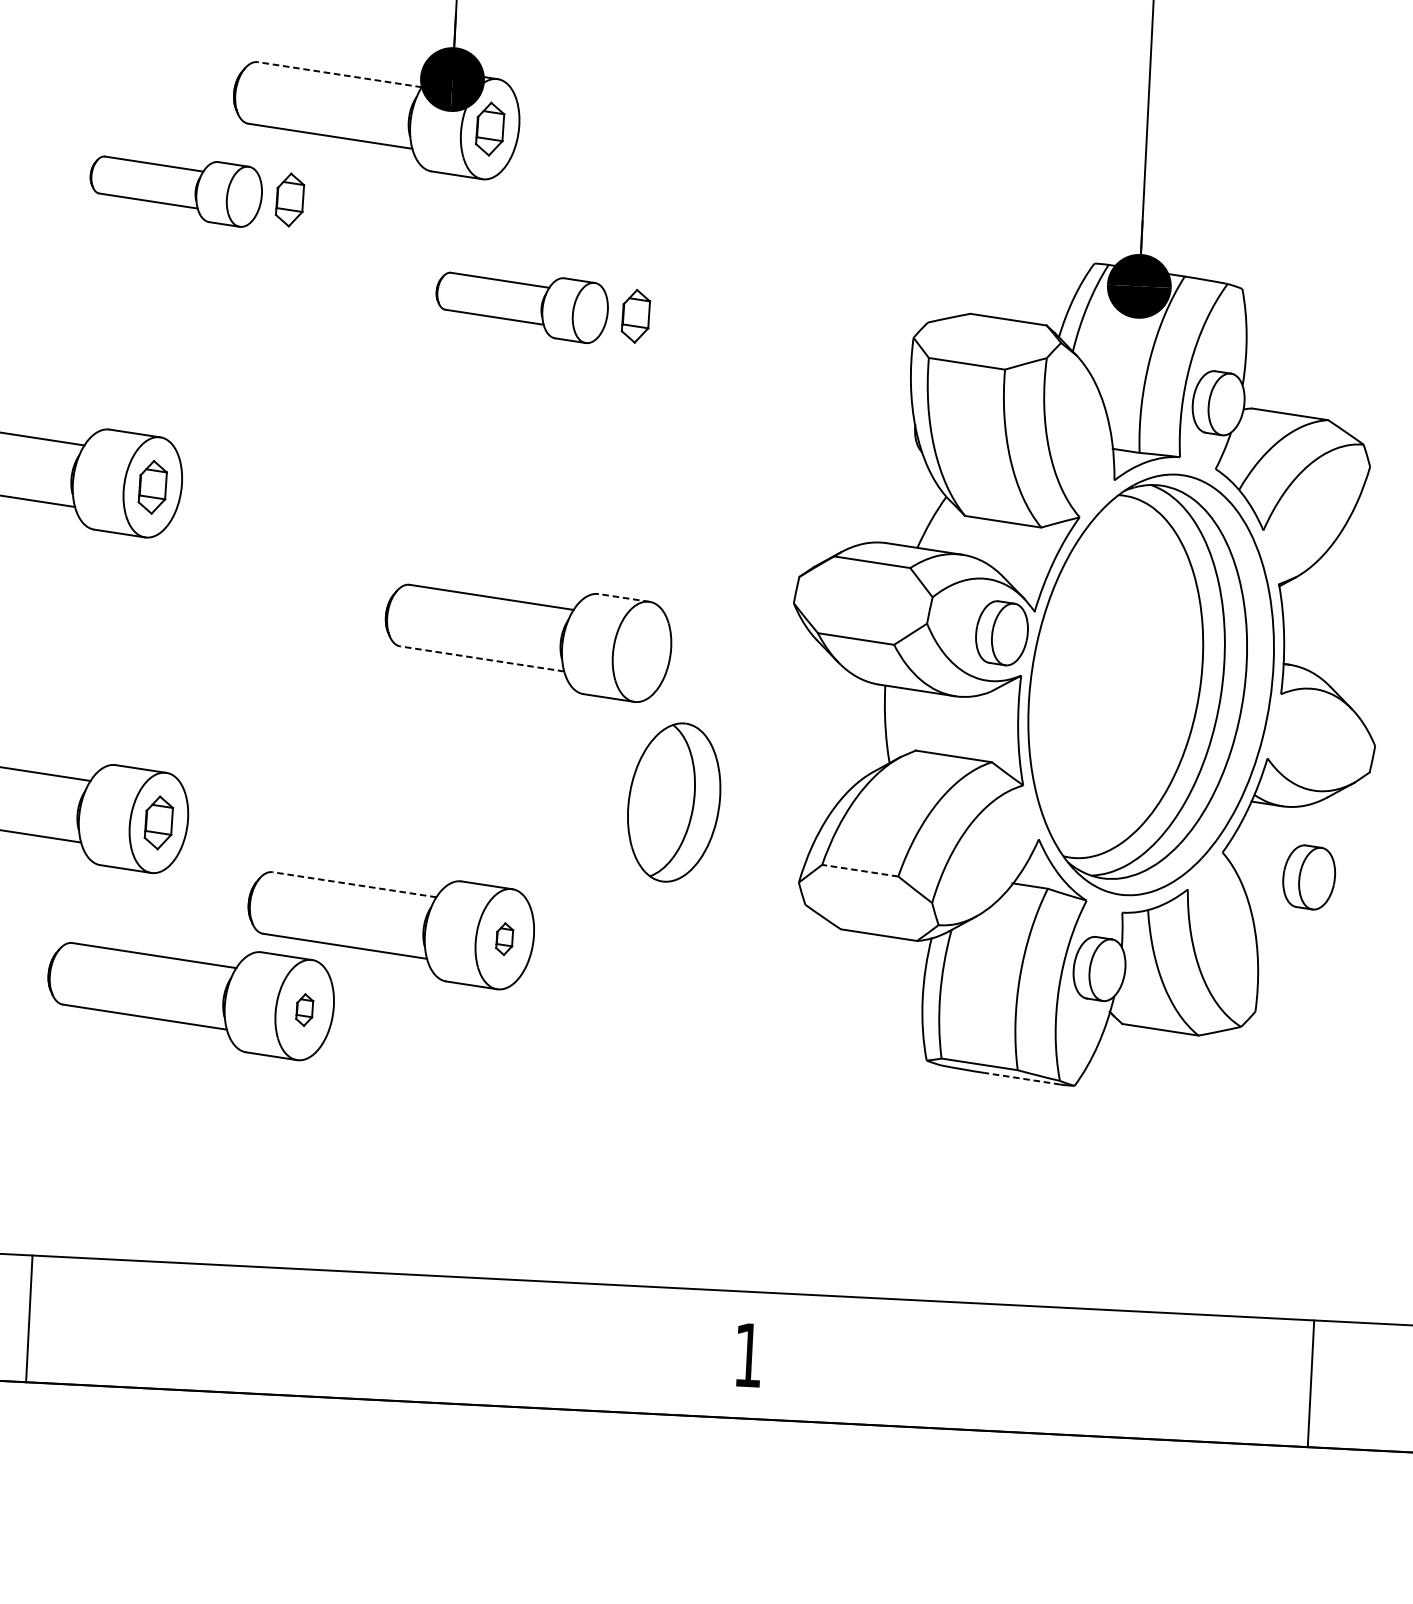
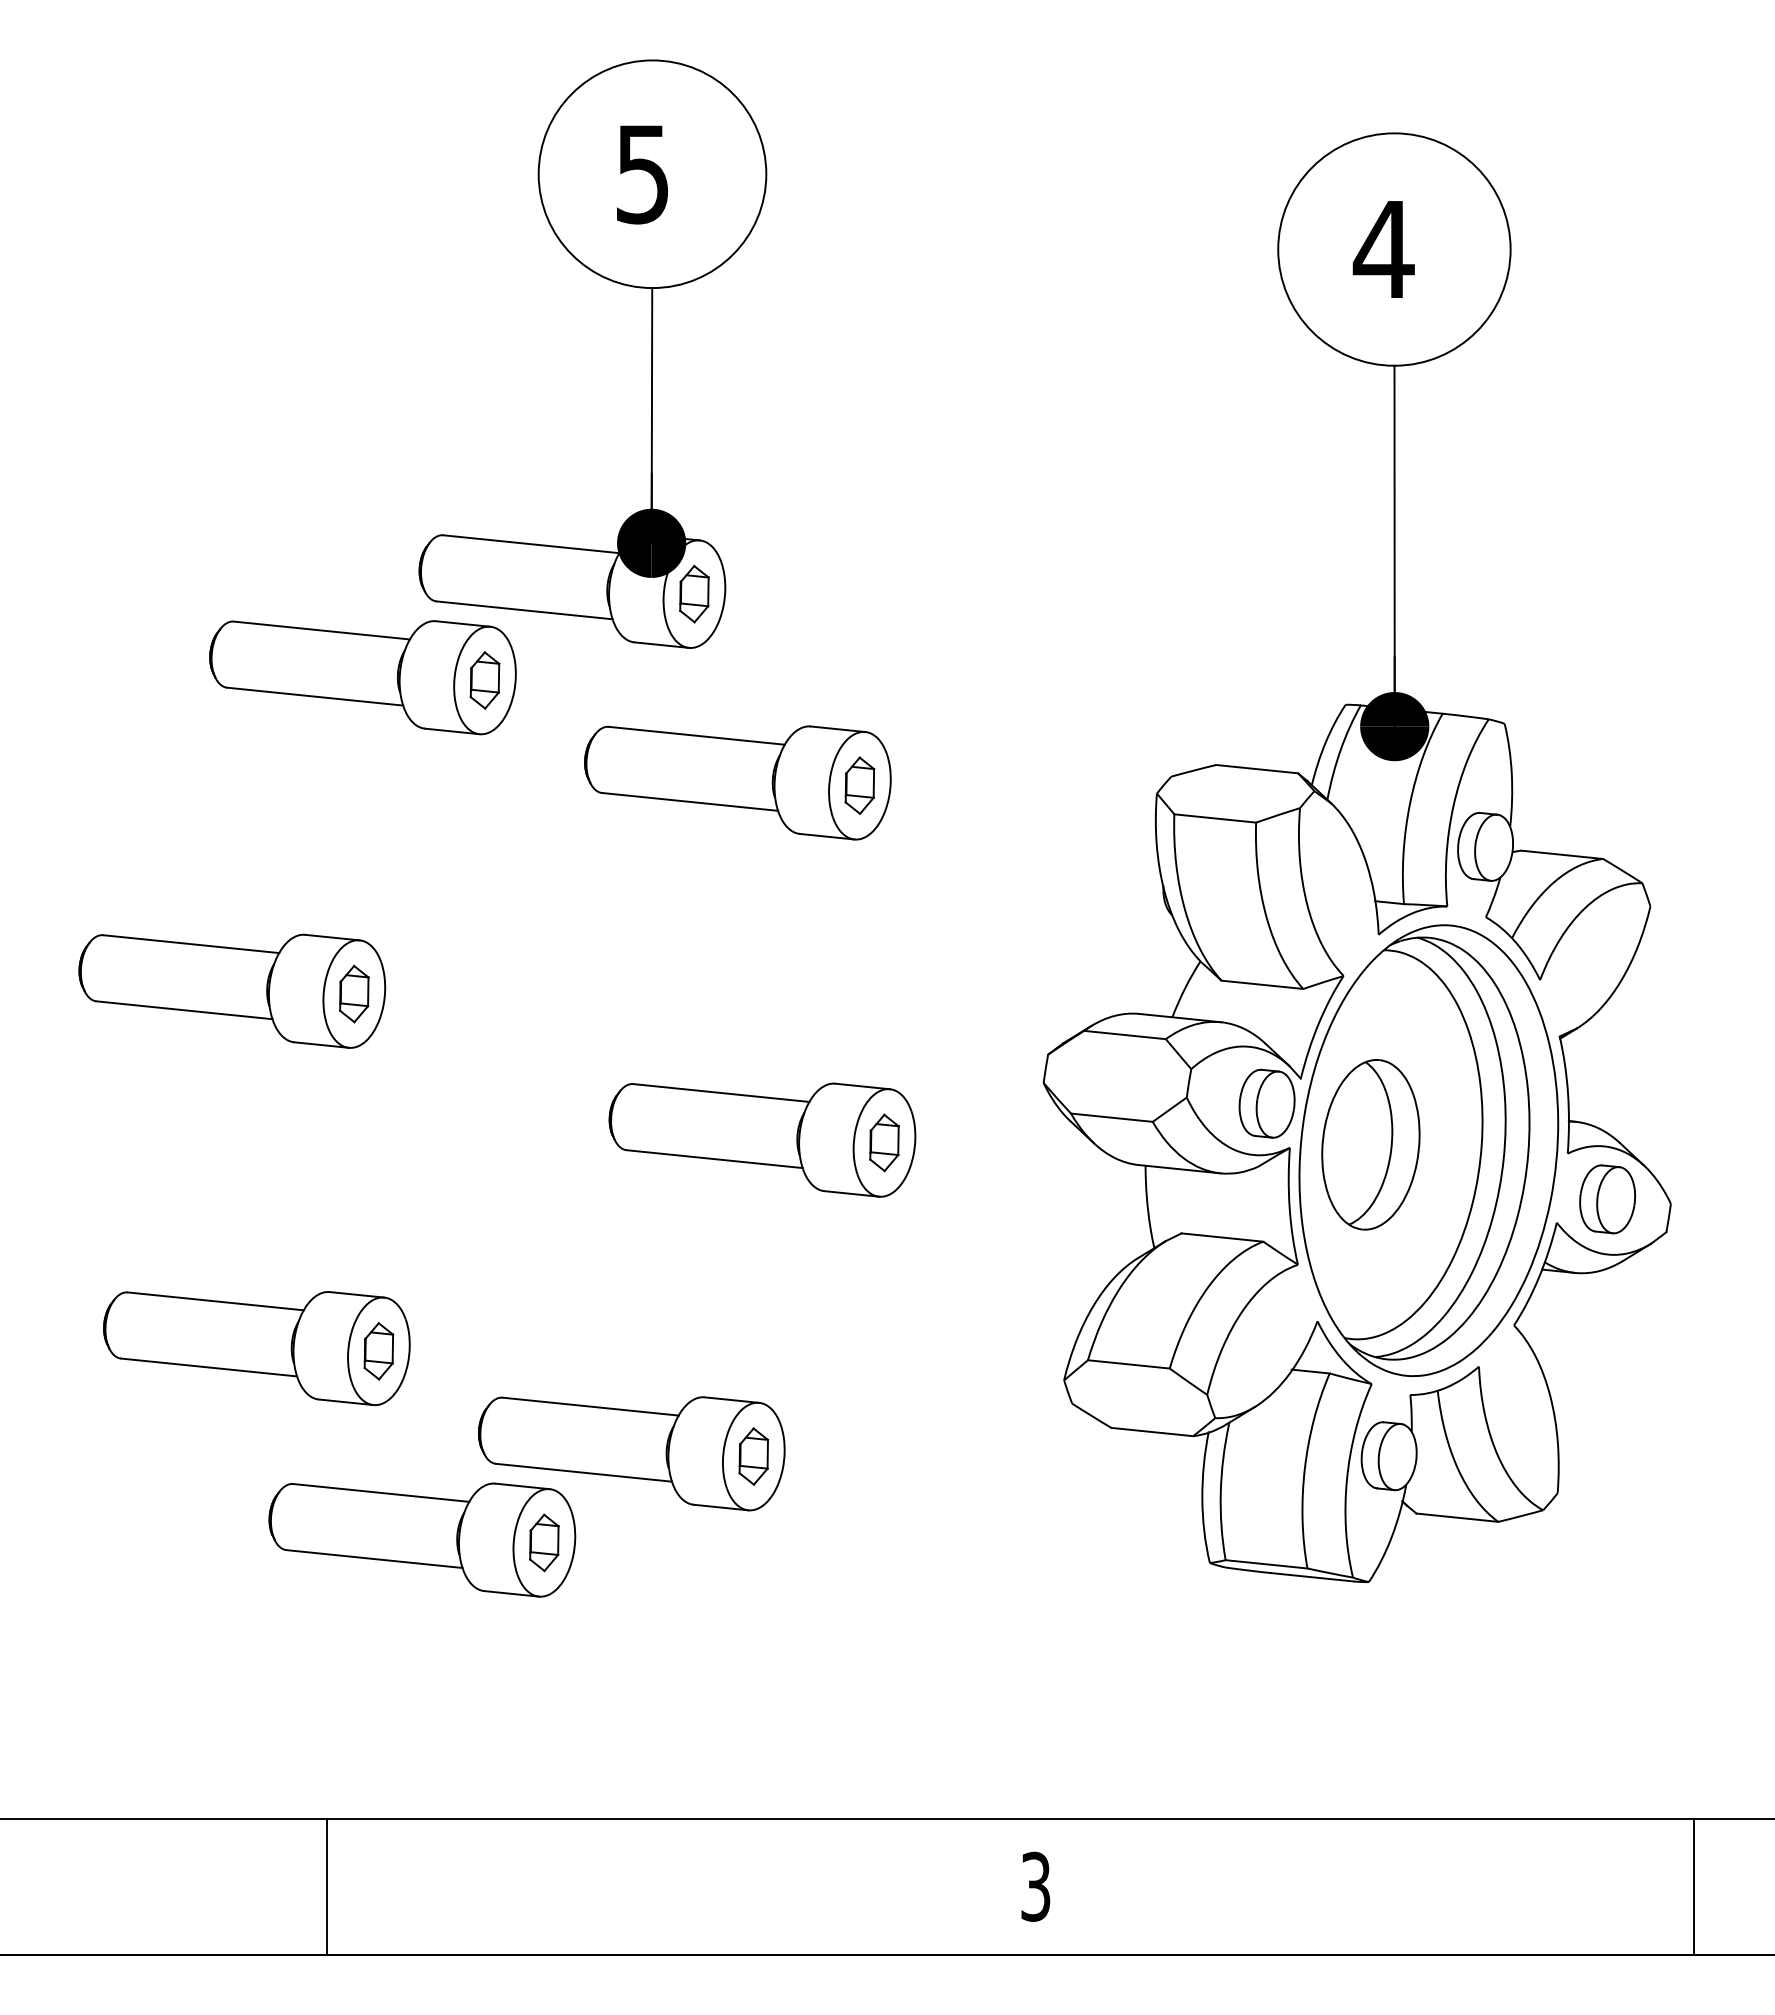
line: (339, 74) -> (530, 544), dashed -> solid
part: (175, 191) -> (362, 677), size x1.67
part: (521, 307) -> (737, 782), size x1.67
line: (624, 597) -> (862, 1086), dashed -> solid
part: (642, 651) -> (884, 1142), added
line: (482, 659) -> (714, 1159), dashed -> solid
part: (673, 802) -> (1370, 1144), moved
line: (859, 870) -> (1128, 1364), dashed -> solid
part: (1309, 877) -> (1607, 1199), moved
line: (354, 884) -> (590, 1406), dashed -> solid
part: (504, 939) -> (753, 1456), size x1.67
part: (304, 1009) -> (544, 1542), size x1.67
line: (1022, 1078) -> (1312, 1577), dashed -> solid
line: (29, 1318) -> (326, 1886), moved
text: (748, 1354) -> (1035, 1886), 1 -> 3
line: (1310, 1383) -> (1693, 1886), moved

